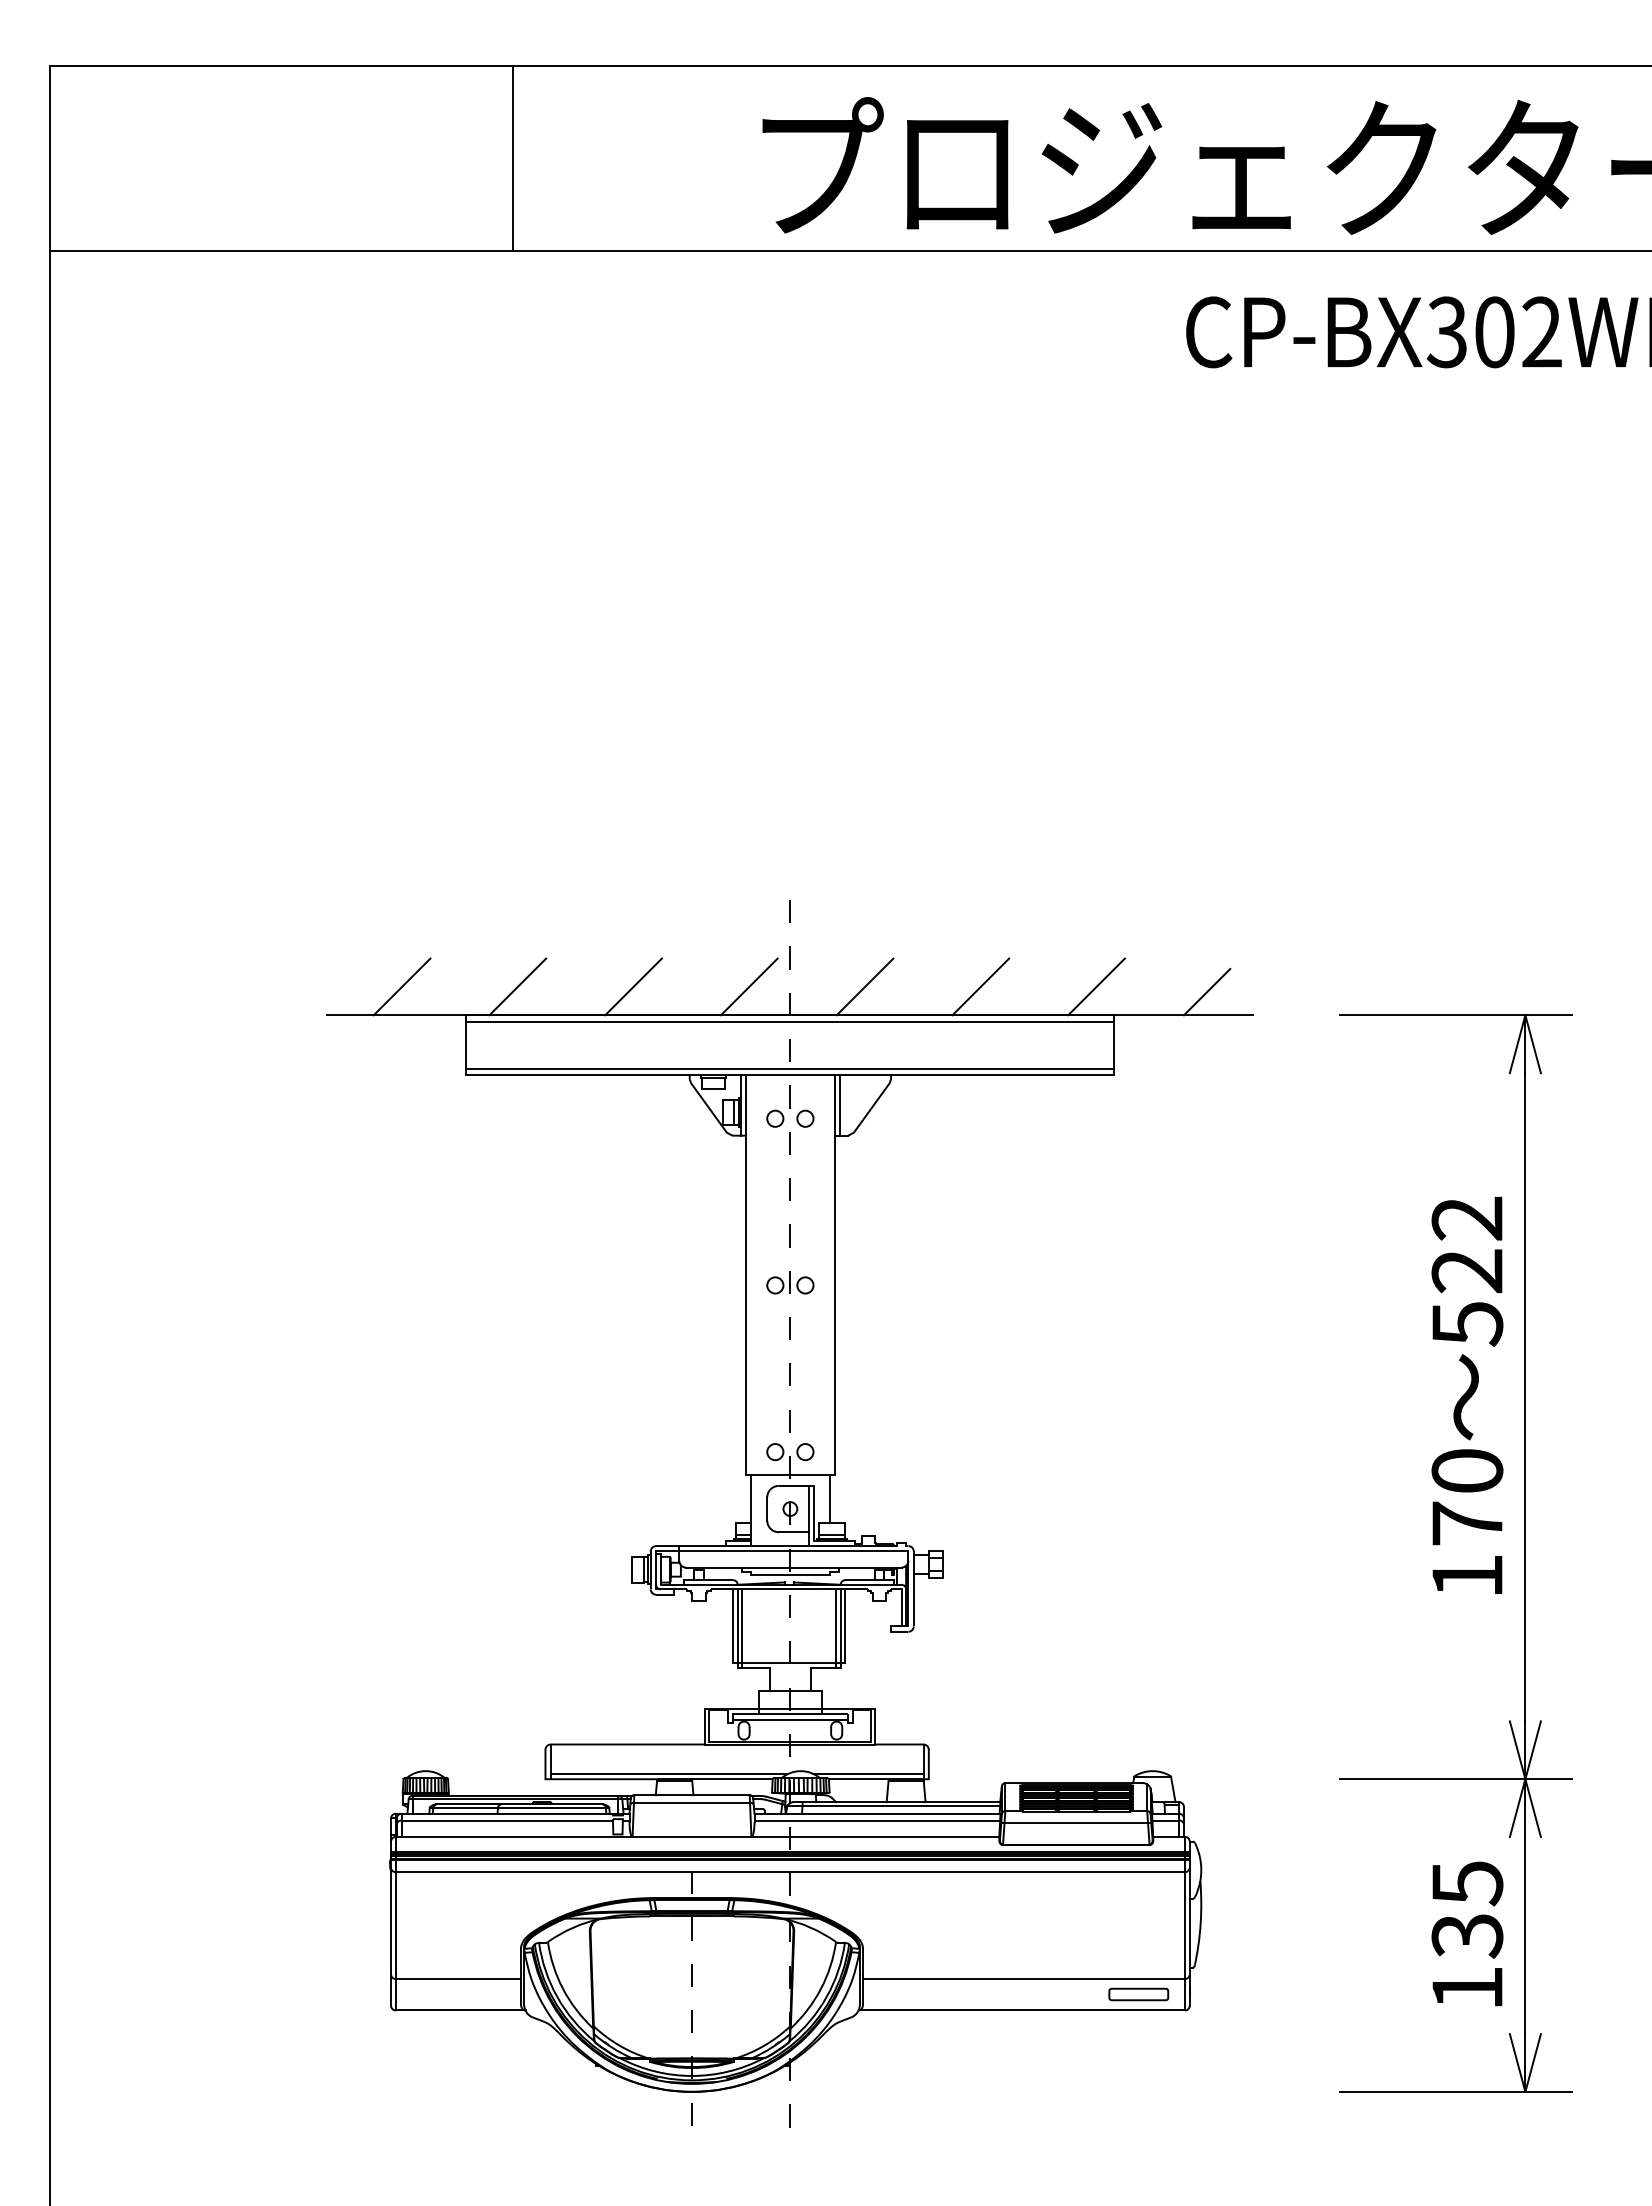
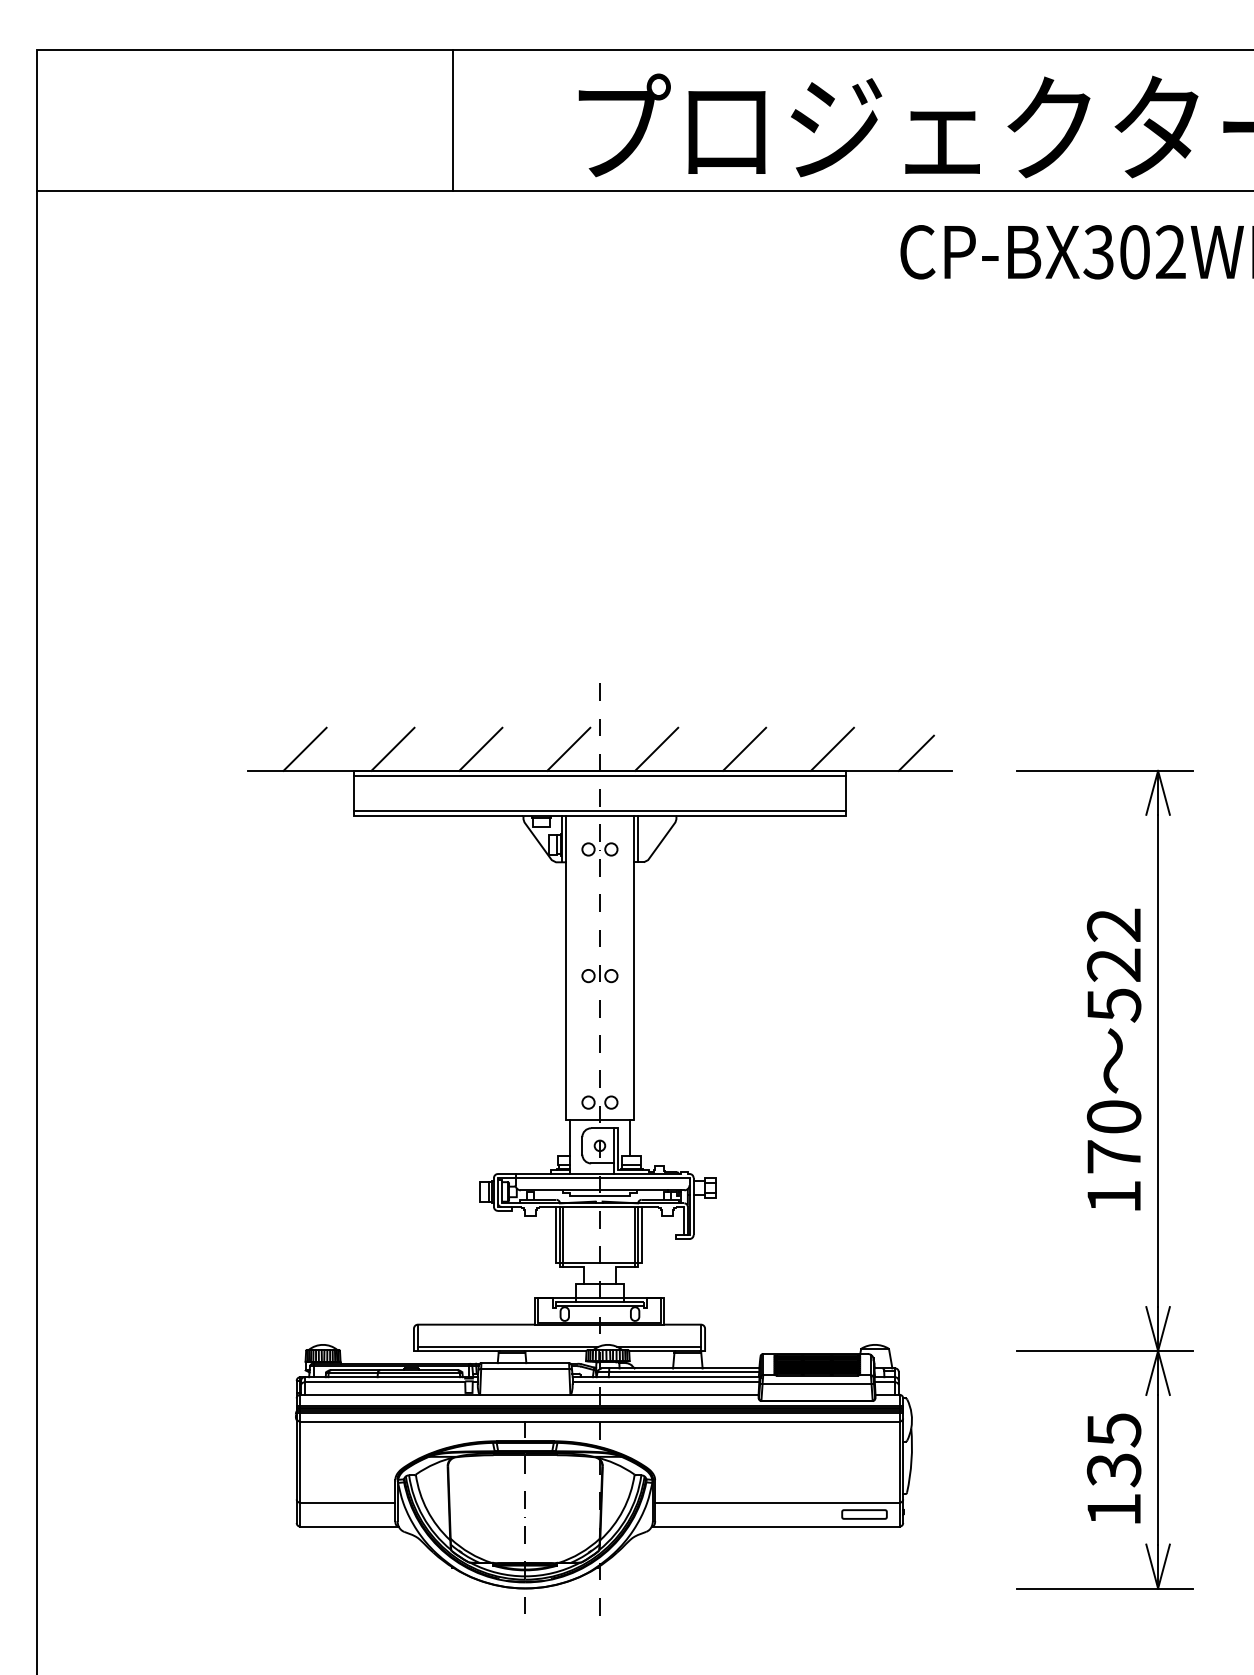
line: (512, 158) -> (452, 120), moved

